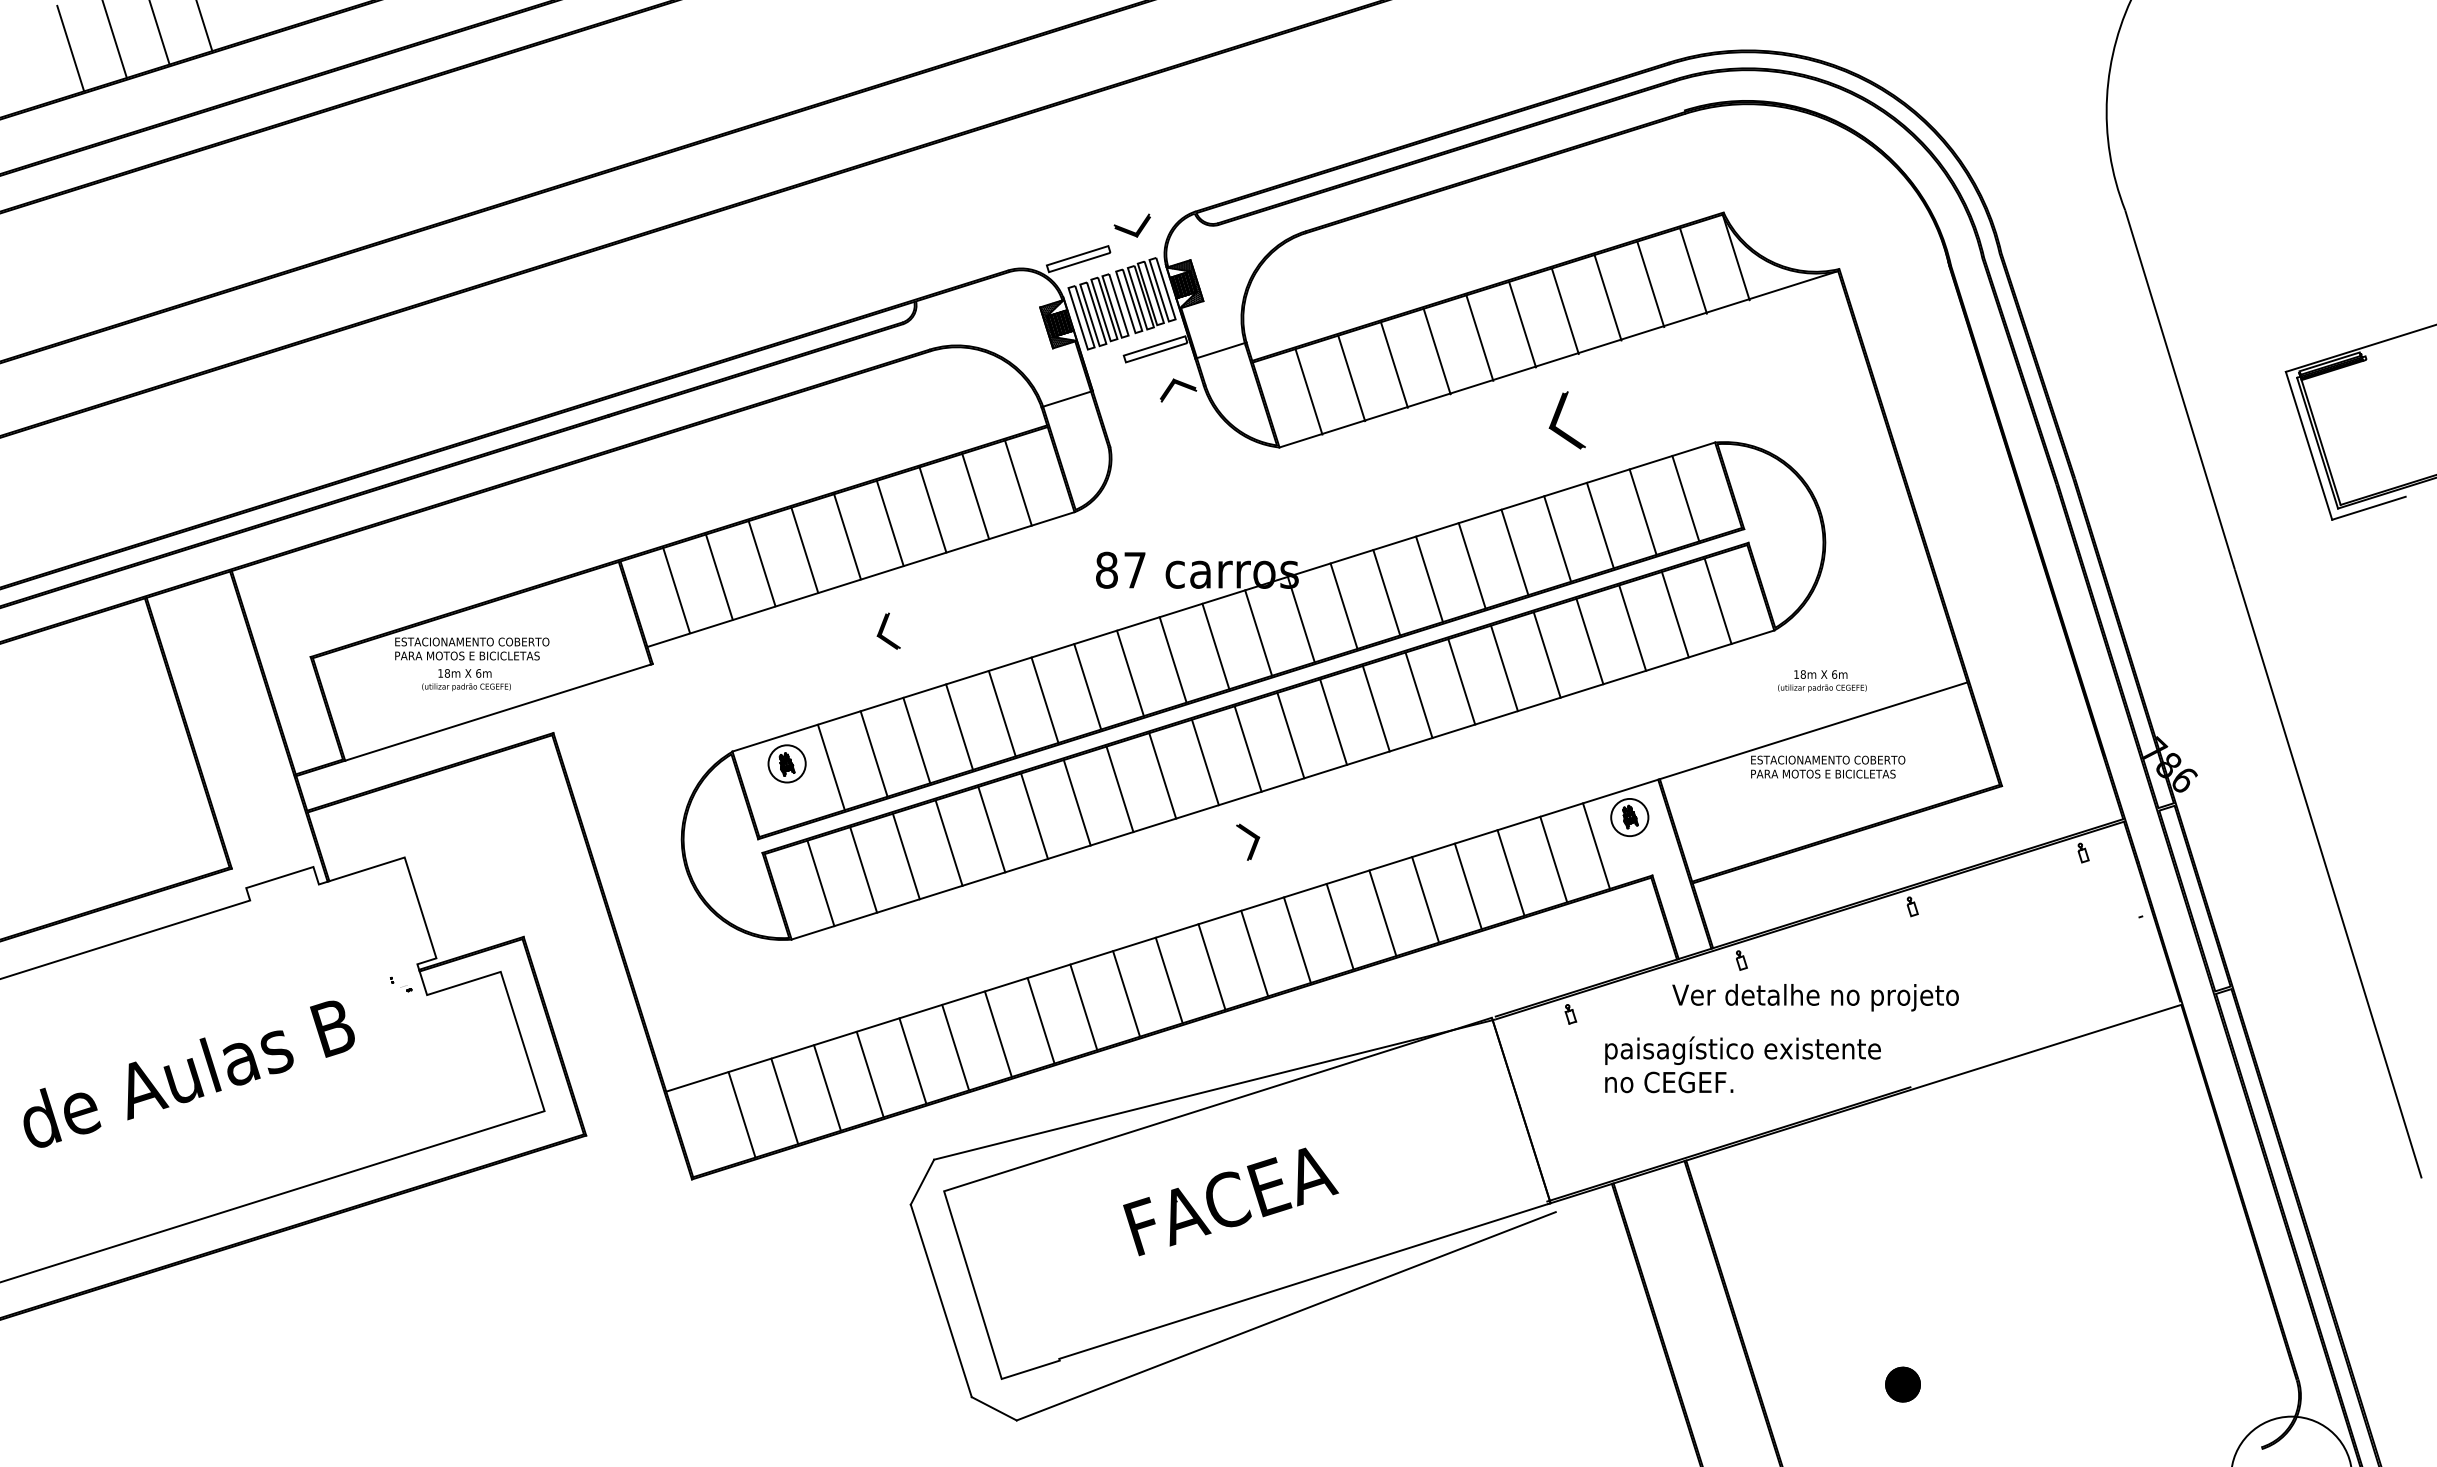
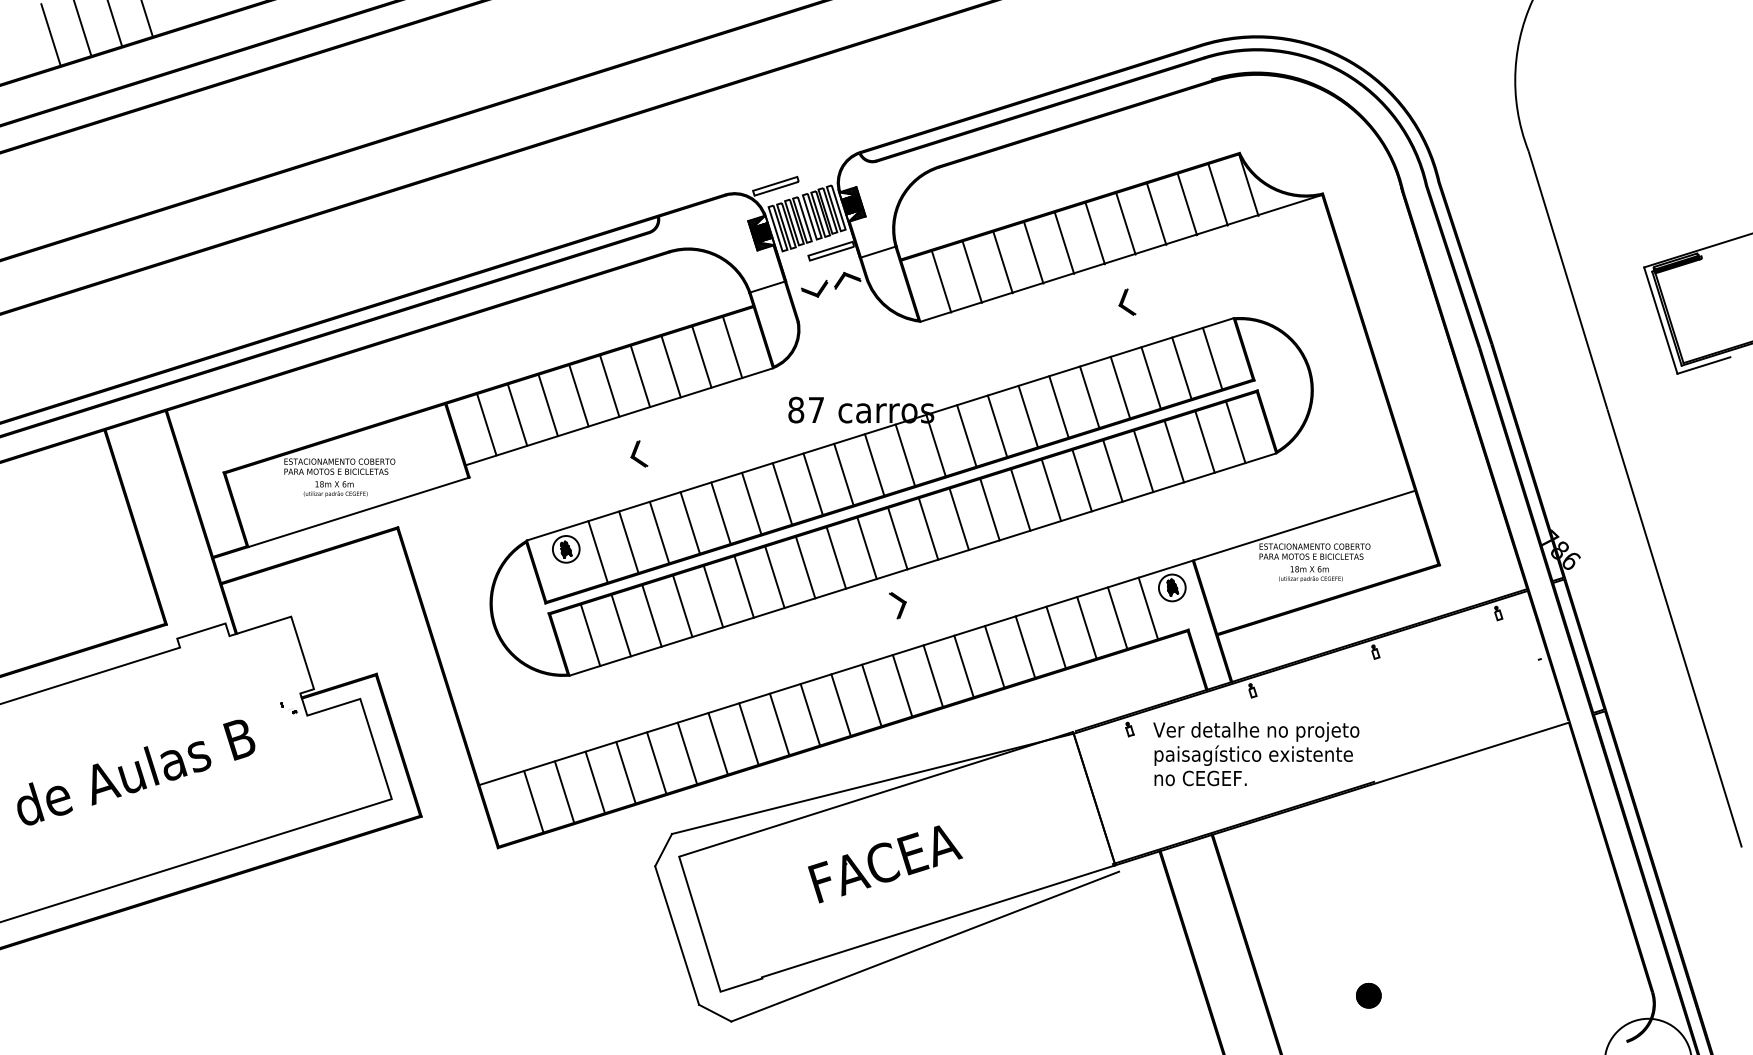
part: (1131, 225) -> (813, 288), moved
part: (1567, 419) -> (1127, 301), size x0.62
text: (1822, 681) -> (1310, 574), moved
text: (1815, 997) -> (1256, 731), moved

